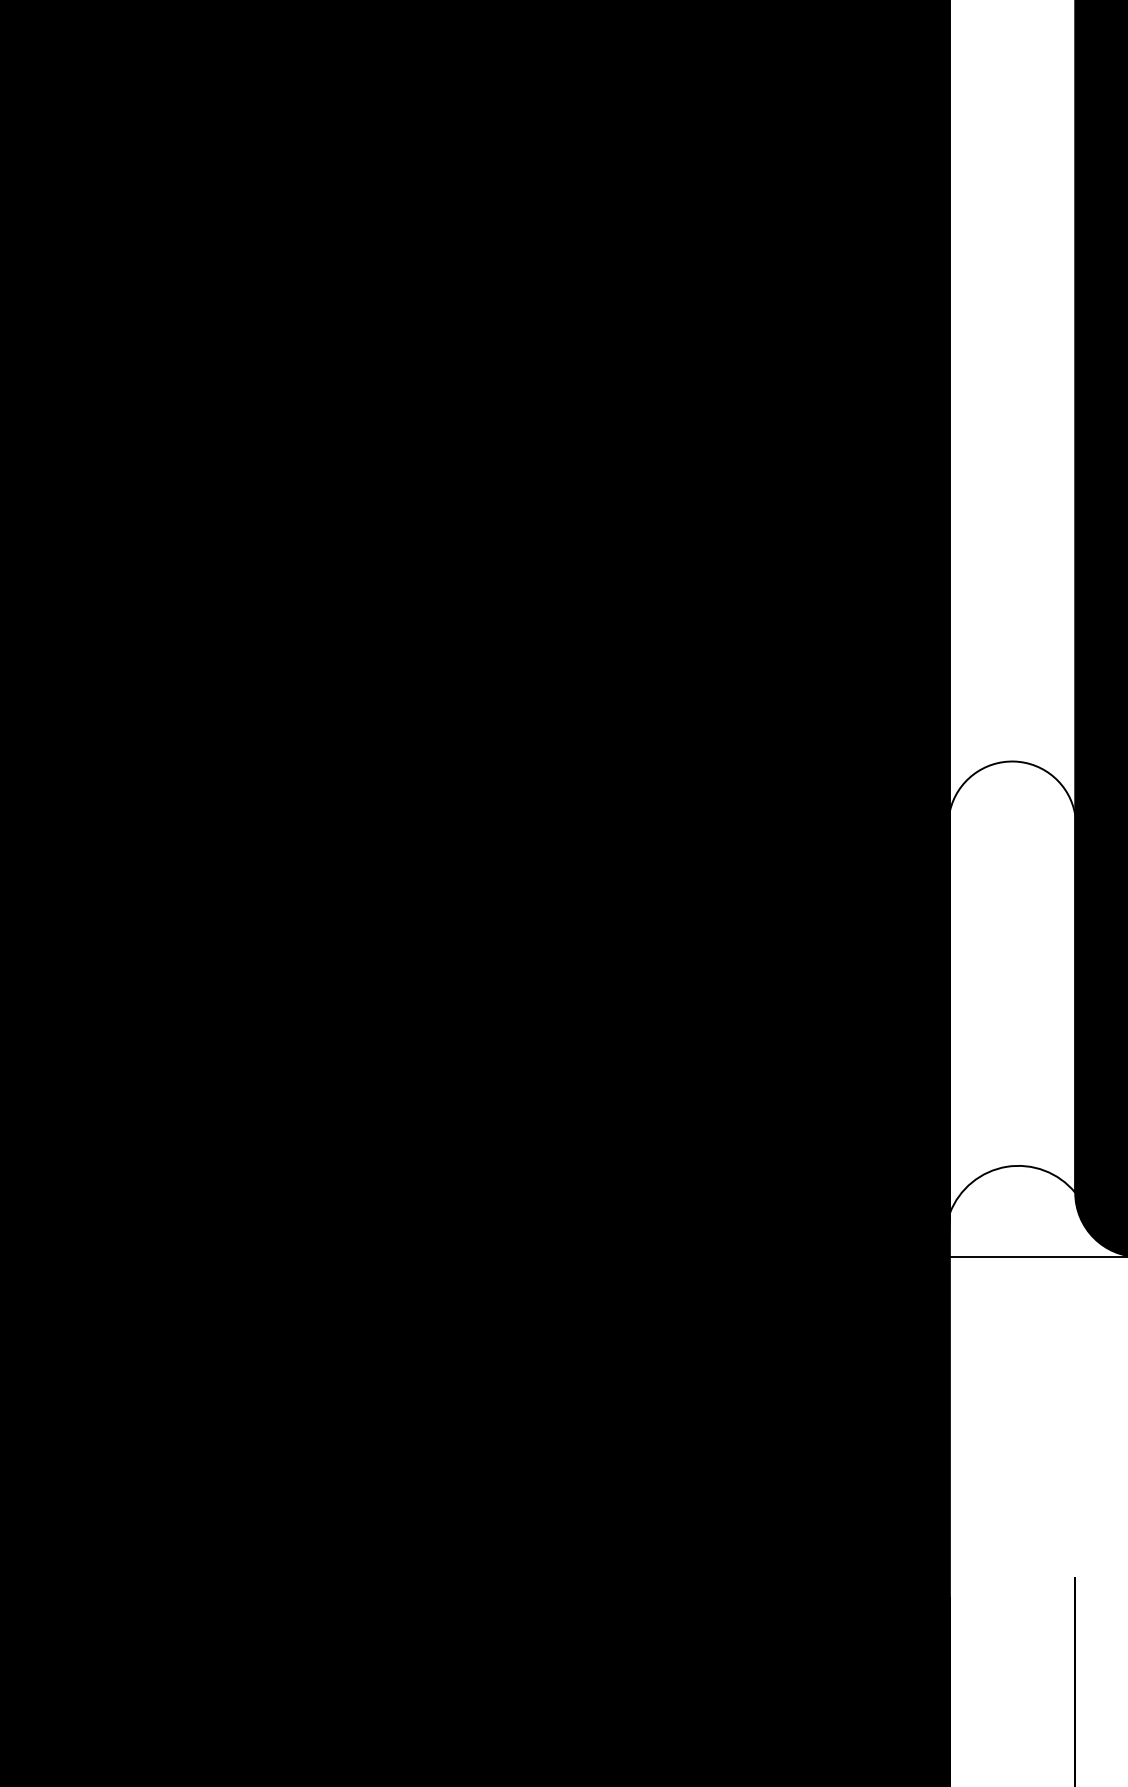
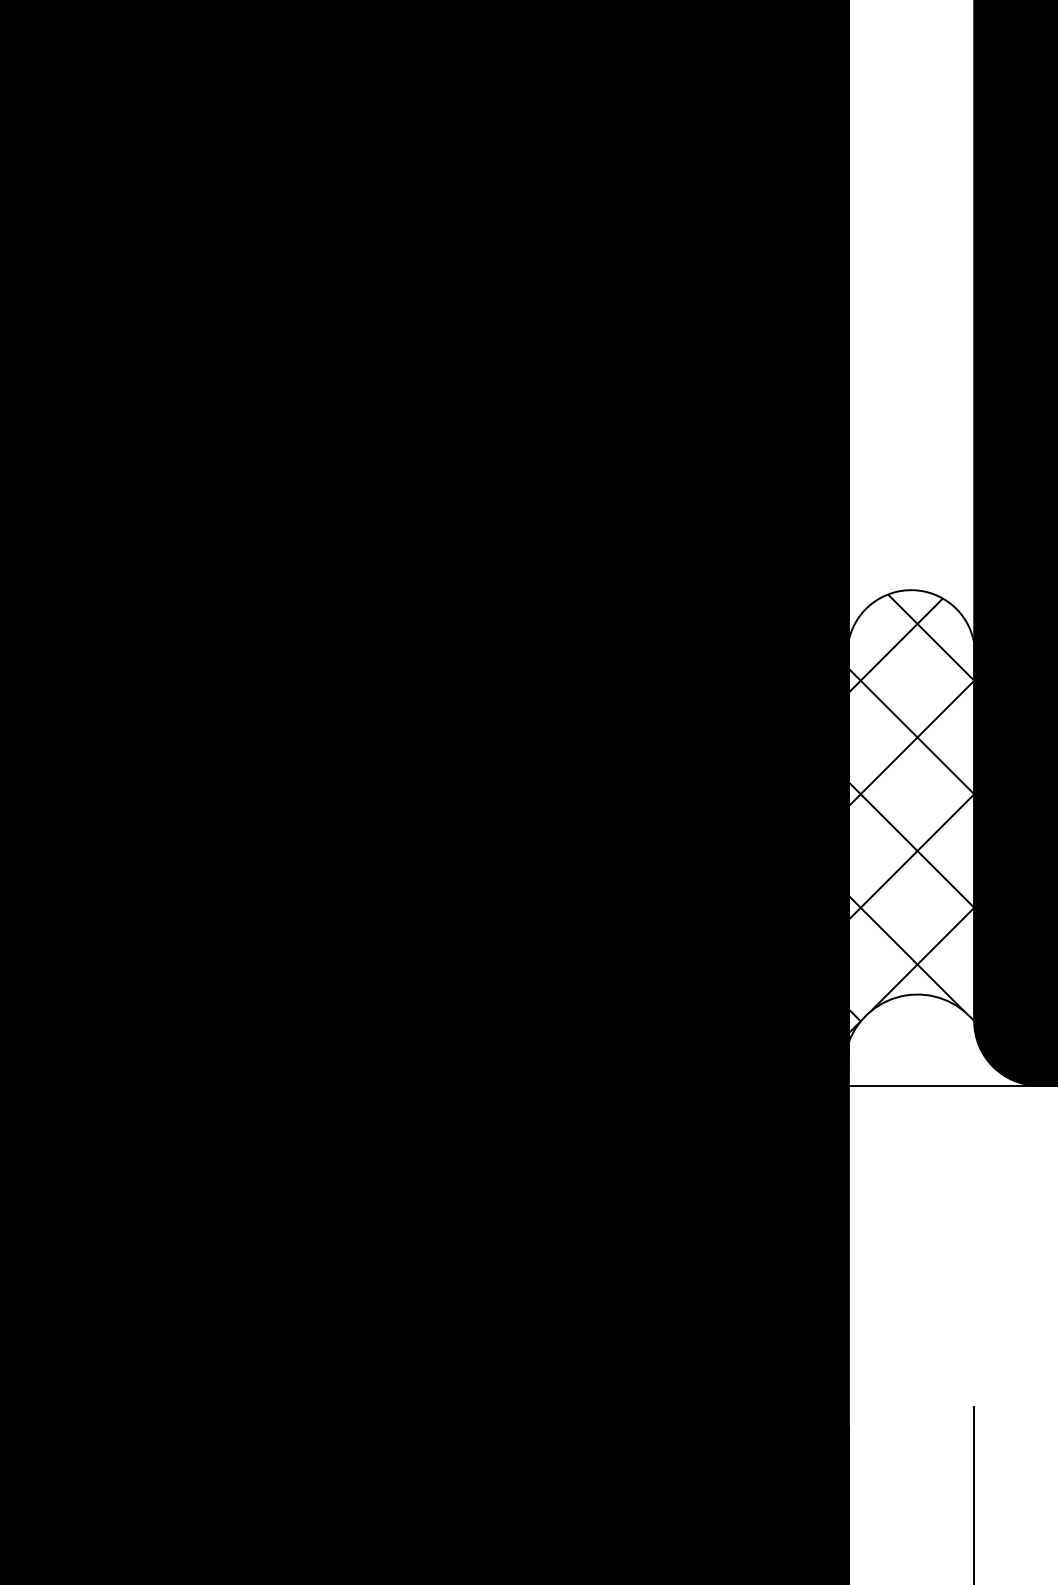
hatch: (1012, 984) -> (911, 813), added

